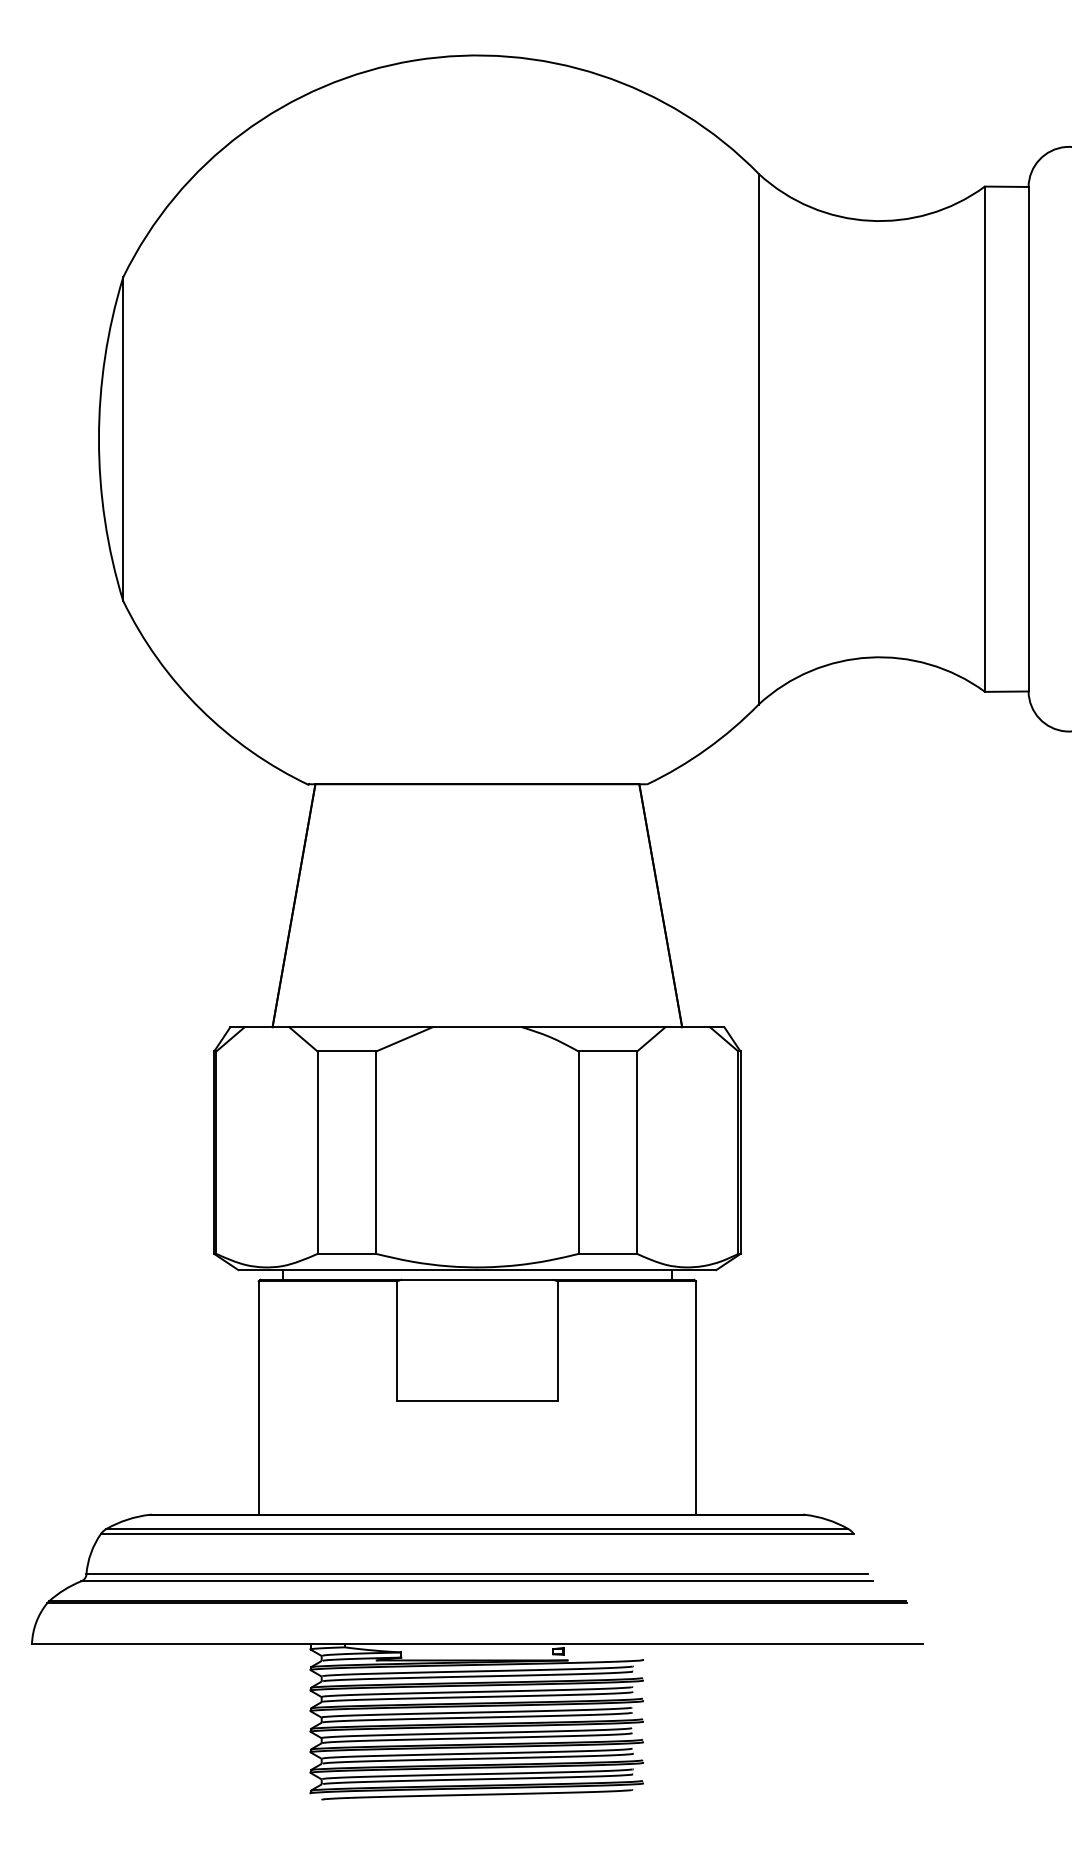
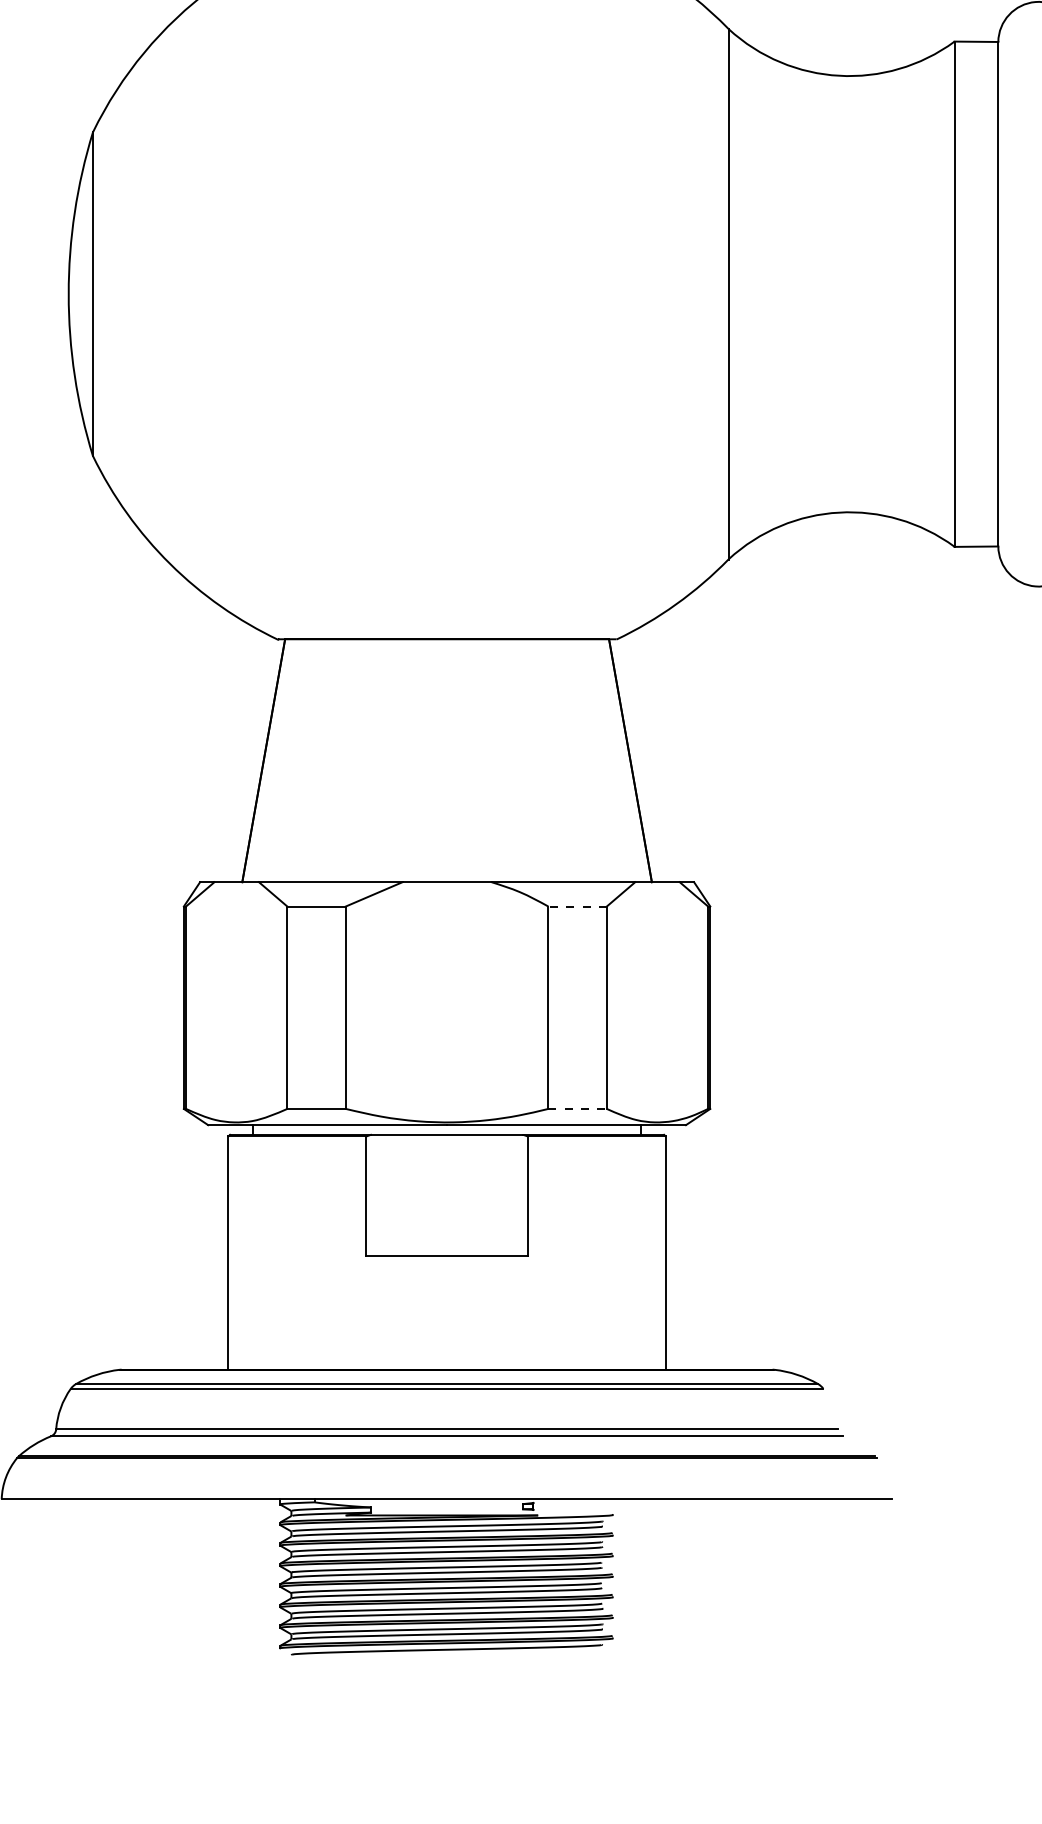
line: (607, 1051) -> (577, 906), solid -> dashed
line: (608, 1253) -> (578, 1108), solid -> dashed

